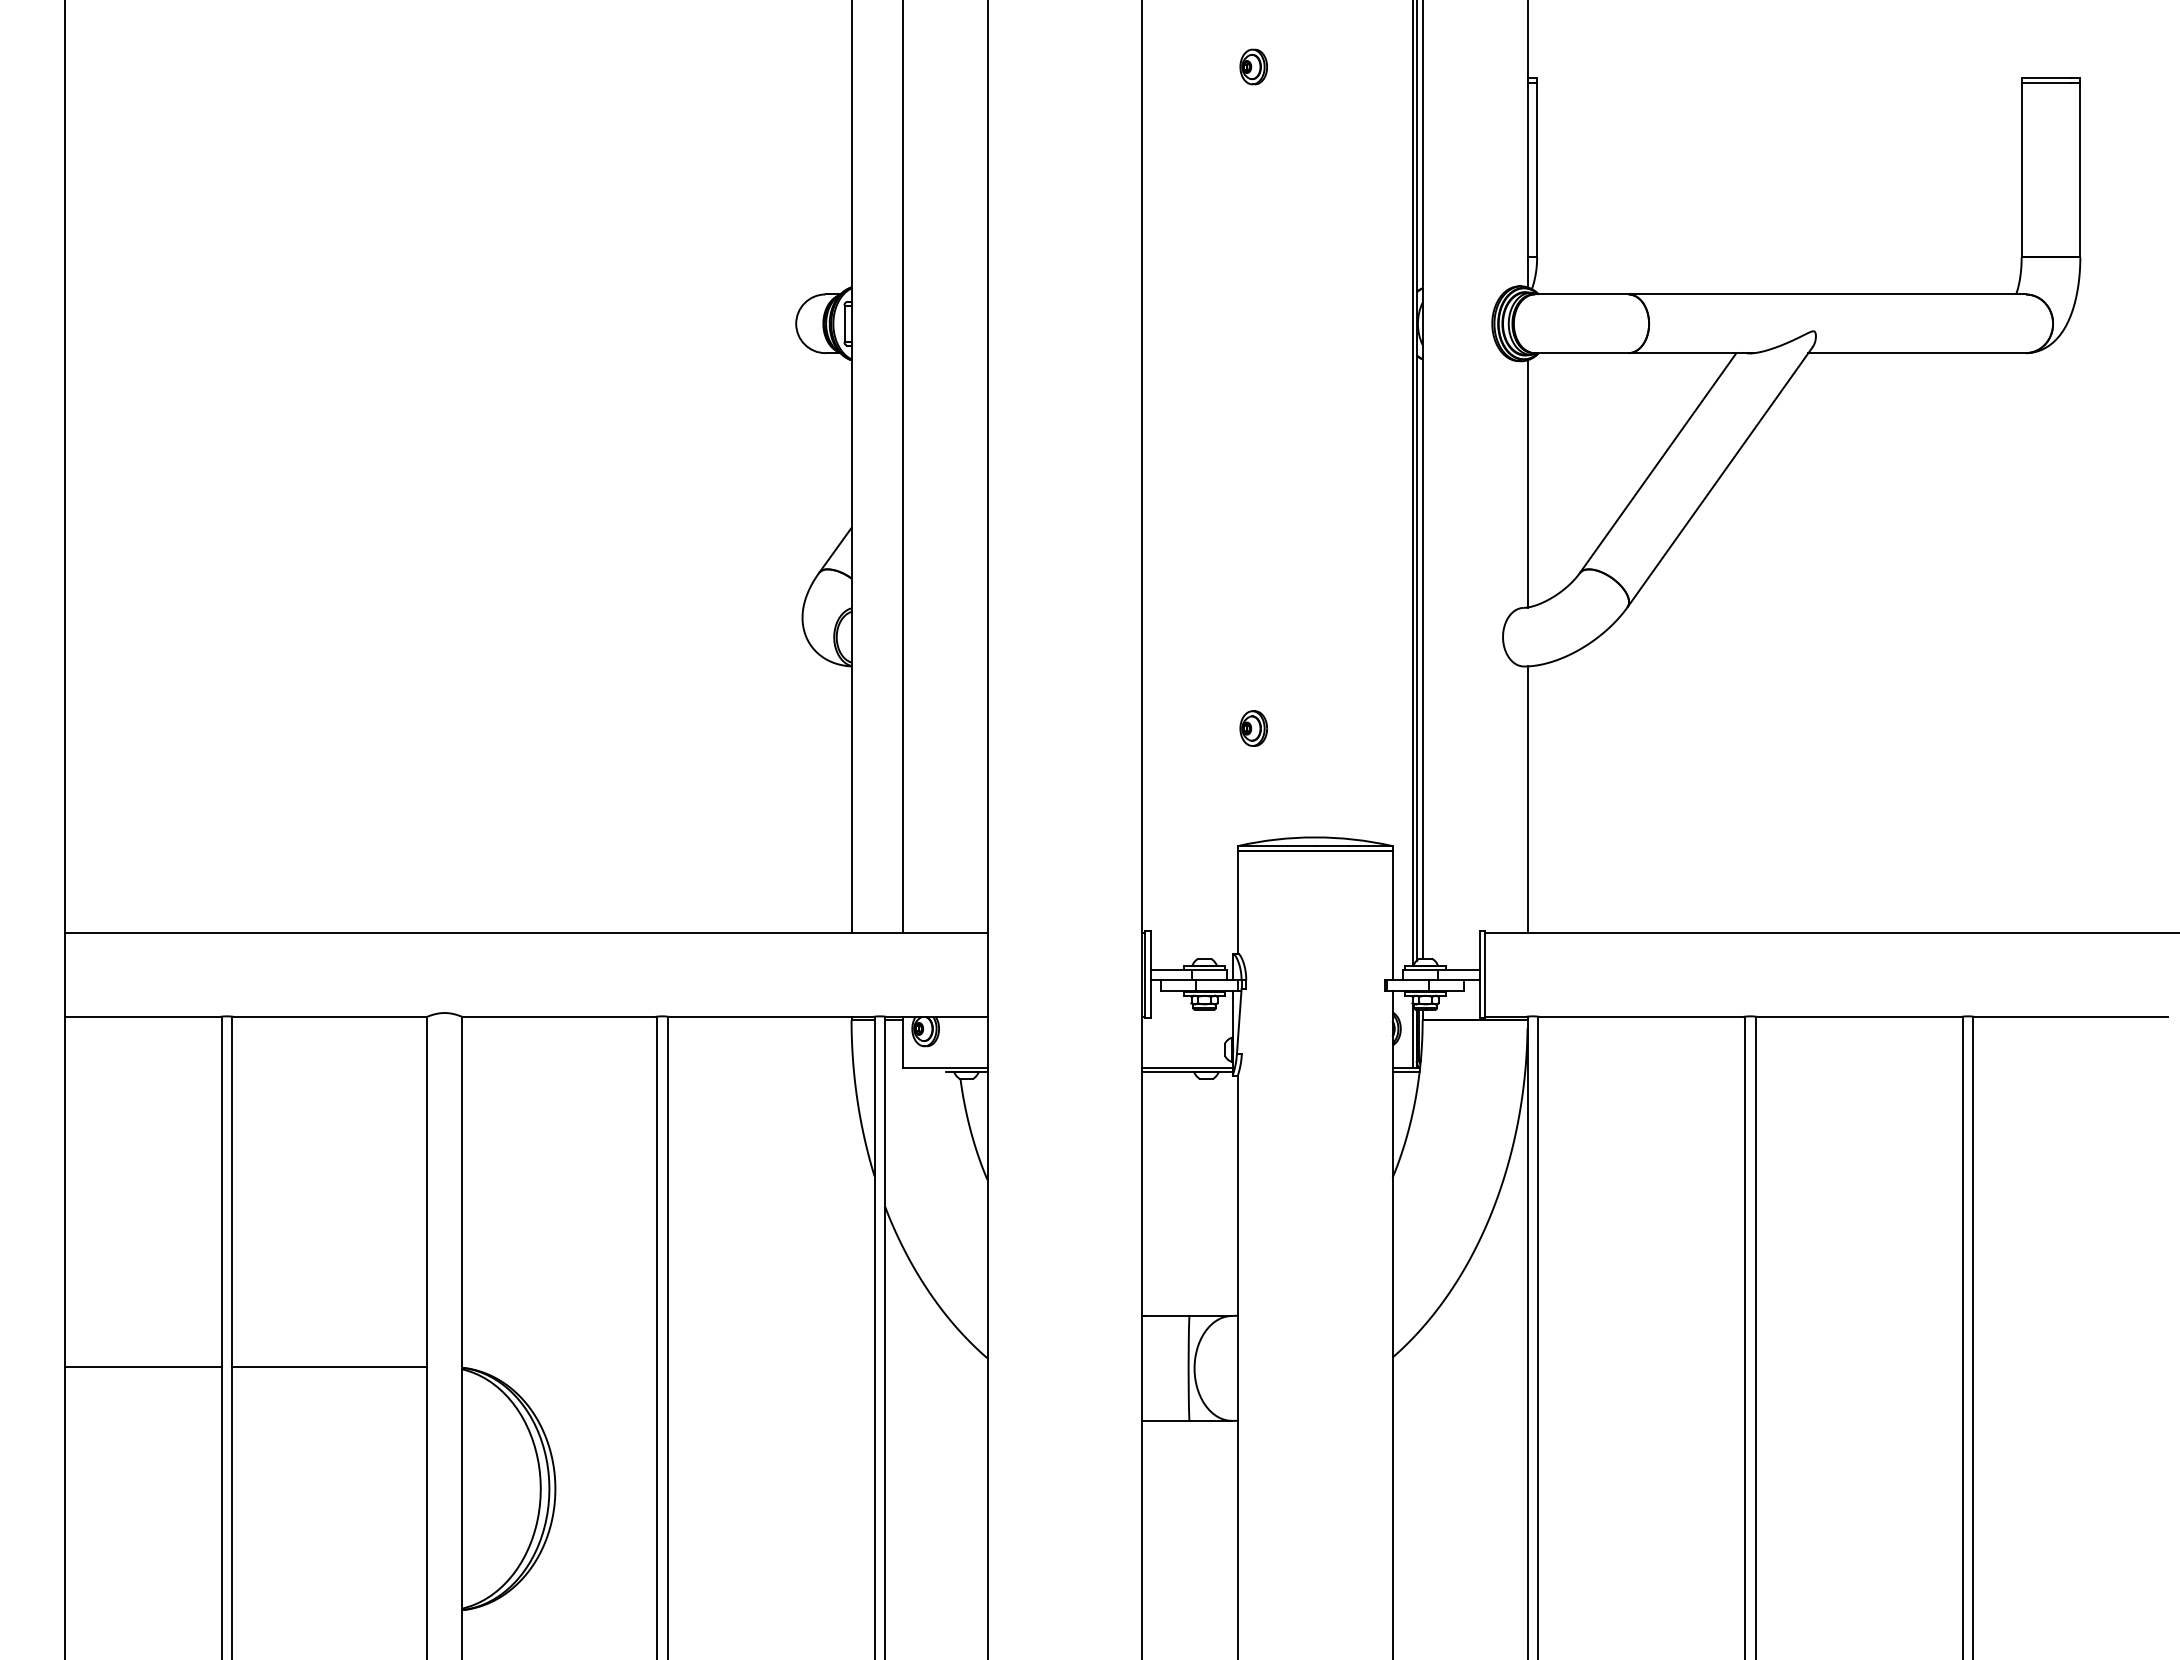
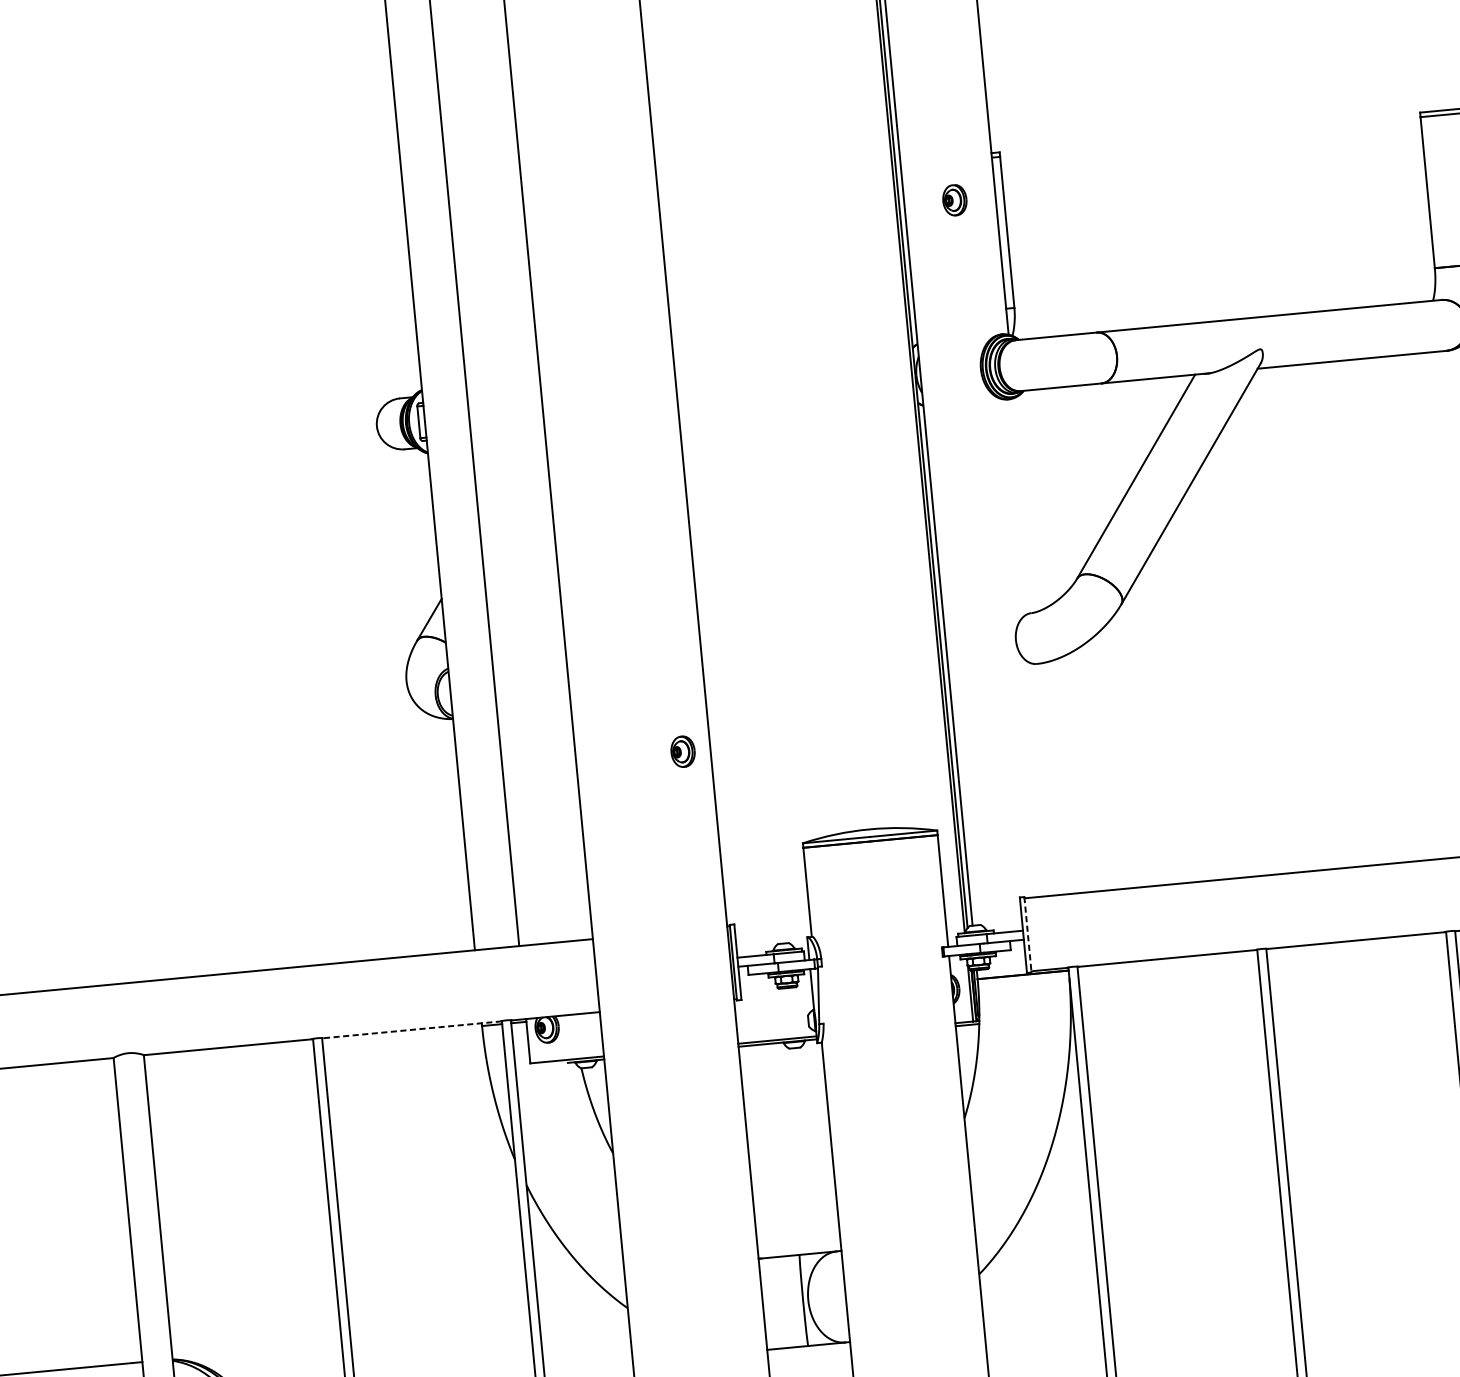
part: (1253, 66) -> (954, 199), moved
line: (1527, 483) -> (1024, 504), removed
part: (1253, 728) -> (682, 751), moved
line: (1527, 799) -> (1050, 779), removed
line: (1484, 974) -> (1027, 934), solid -> dashed
line: (771, 1016) -> (412, 1029), solid -> dashed

